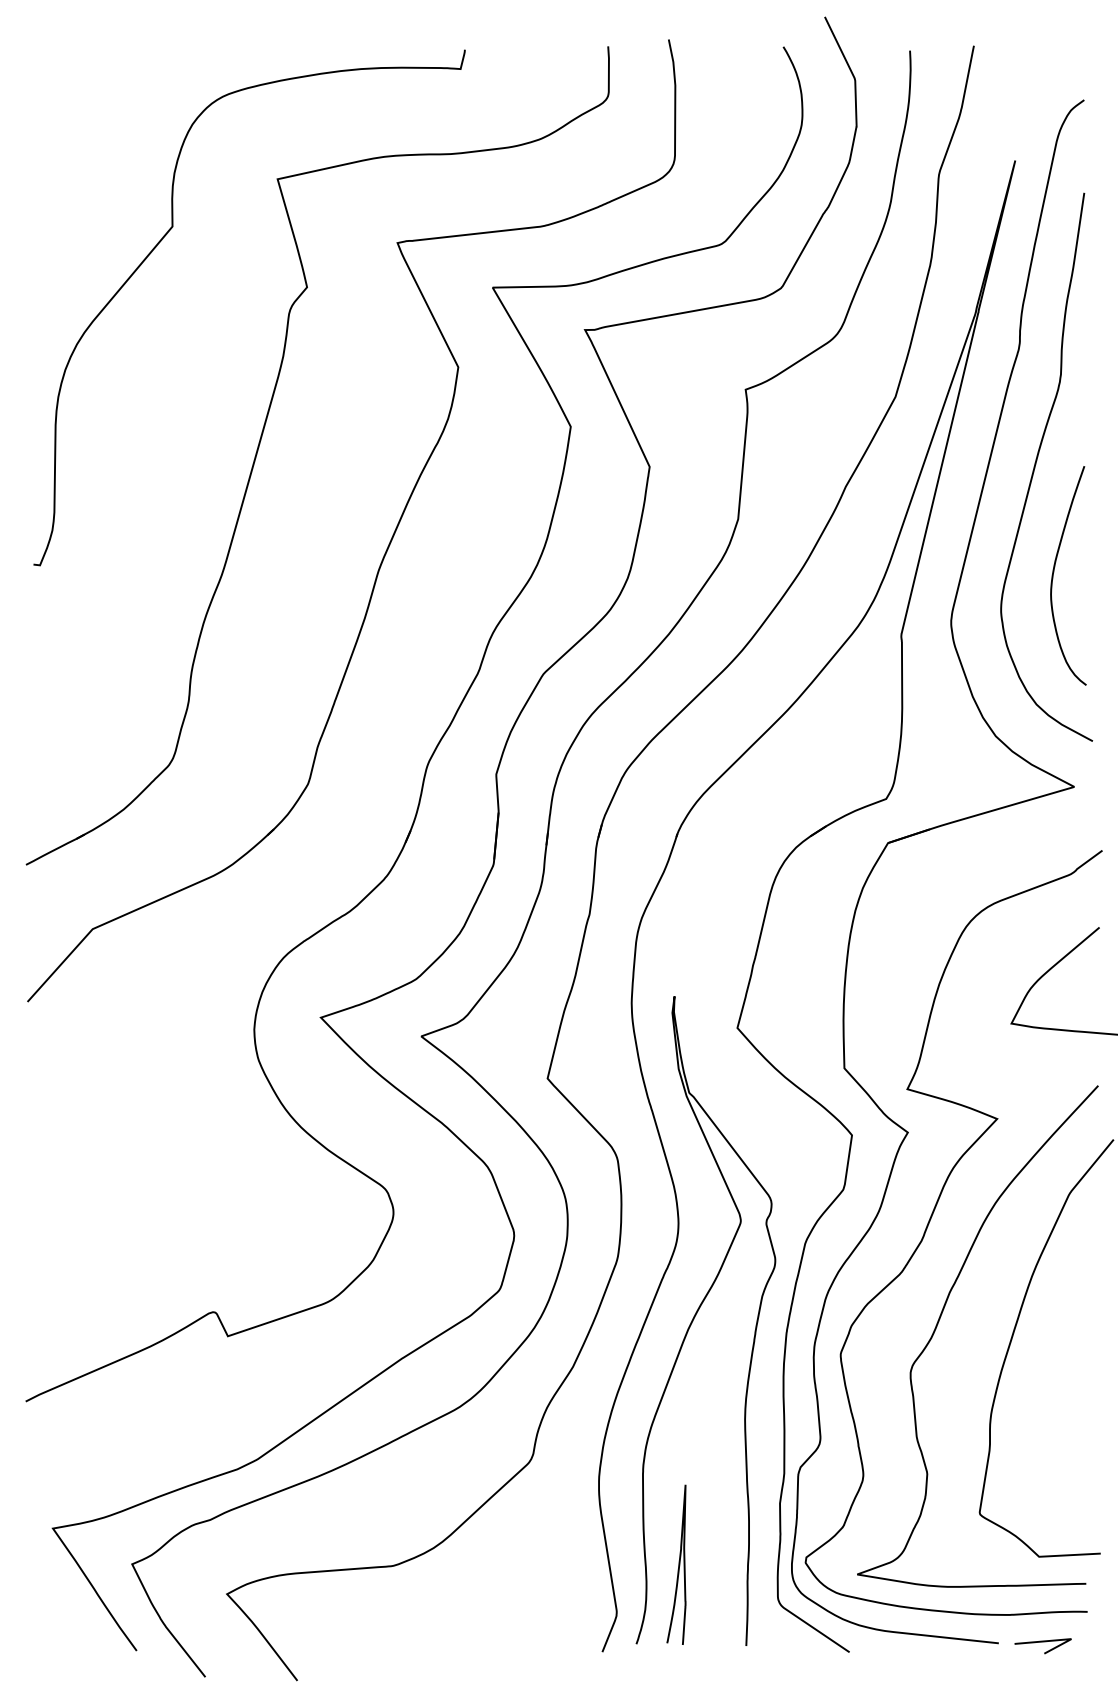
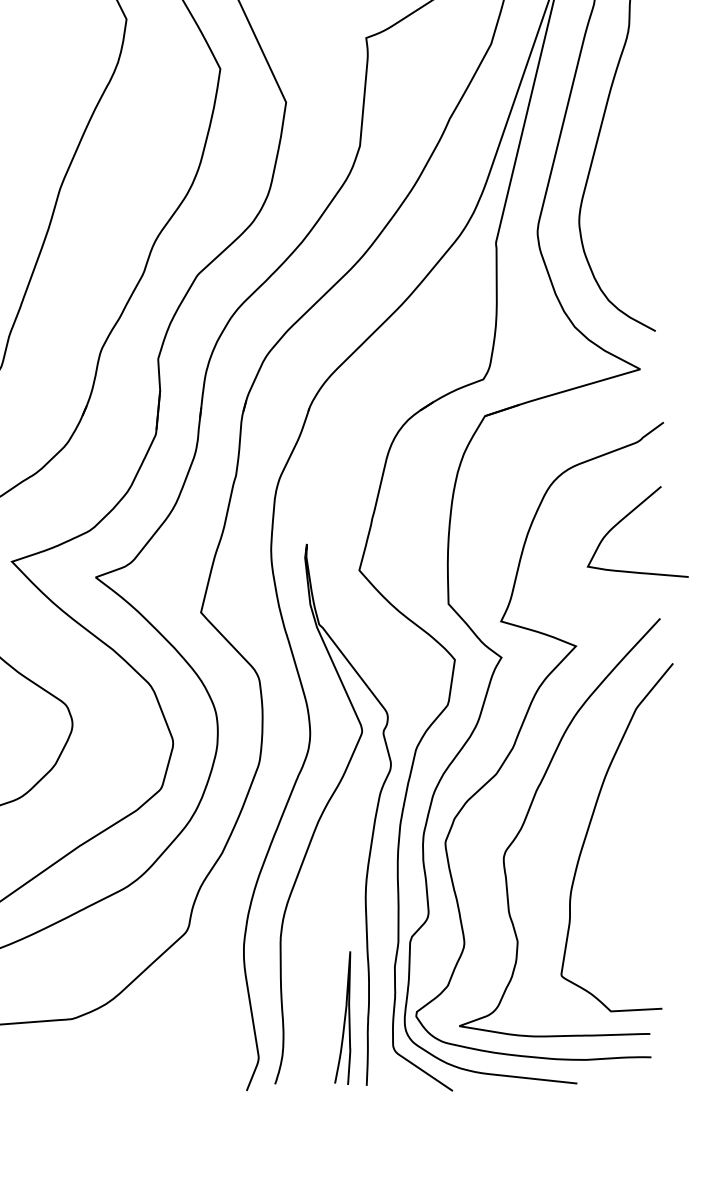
curve: (1054, 572) -> (623, 190), removed
curve: (678, 1564) -> (344, 1017), moved
line: (1042, 1642) -> (613, 1082), removed

